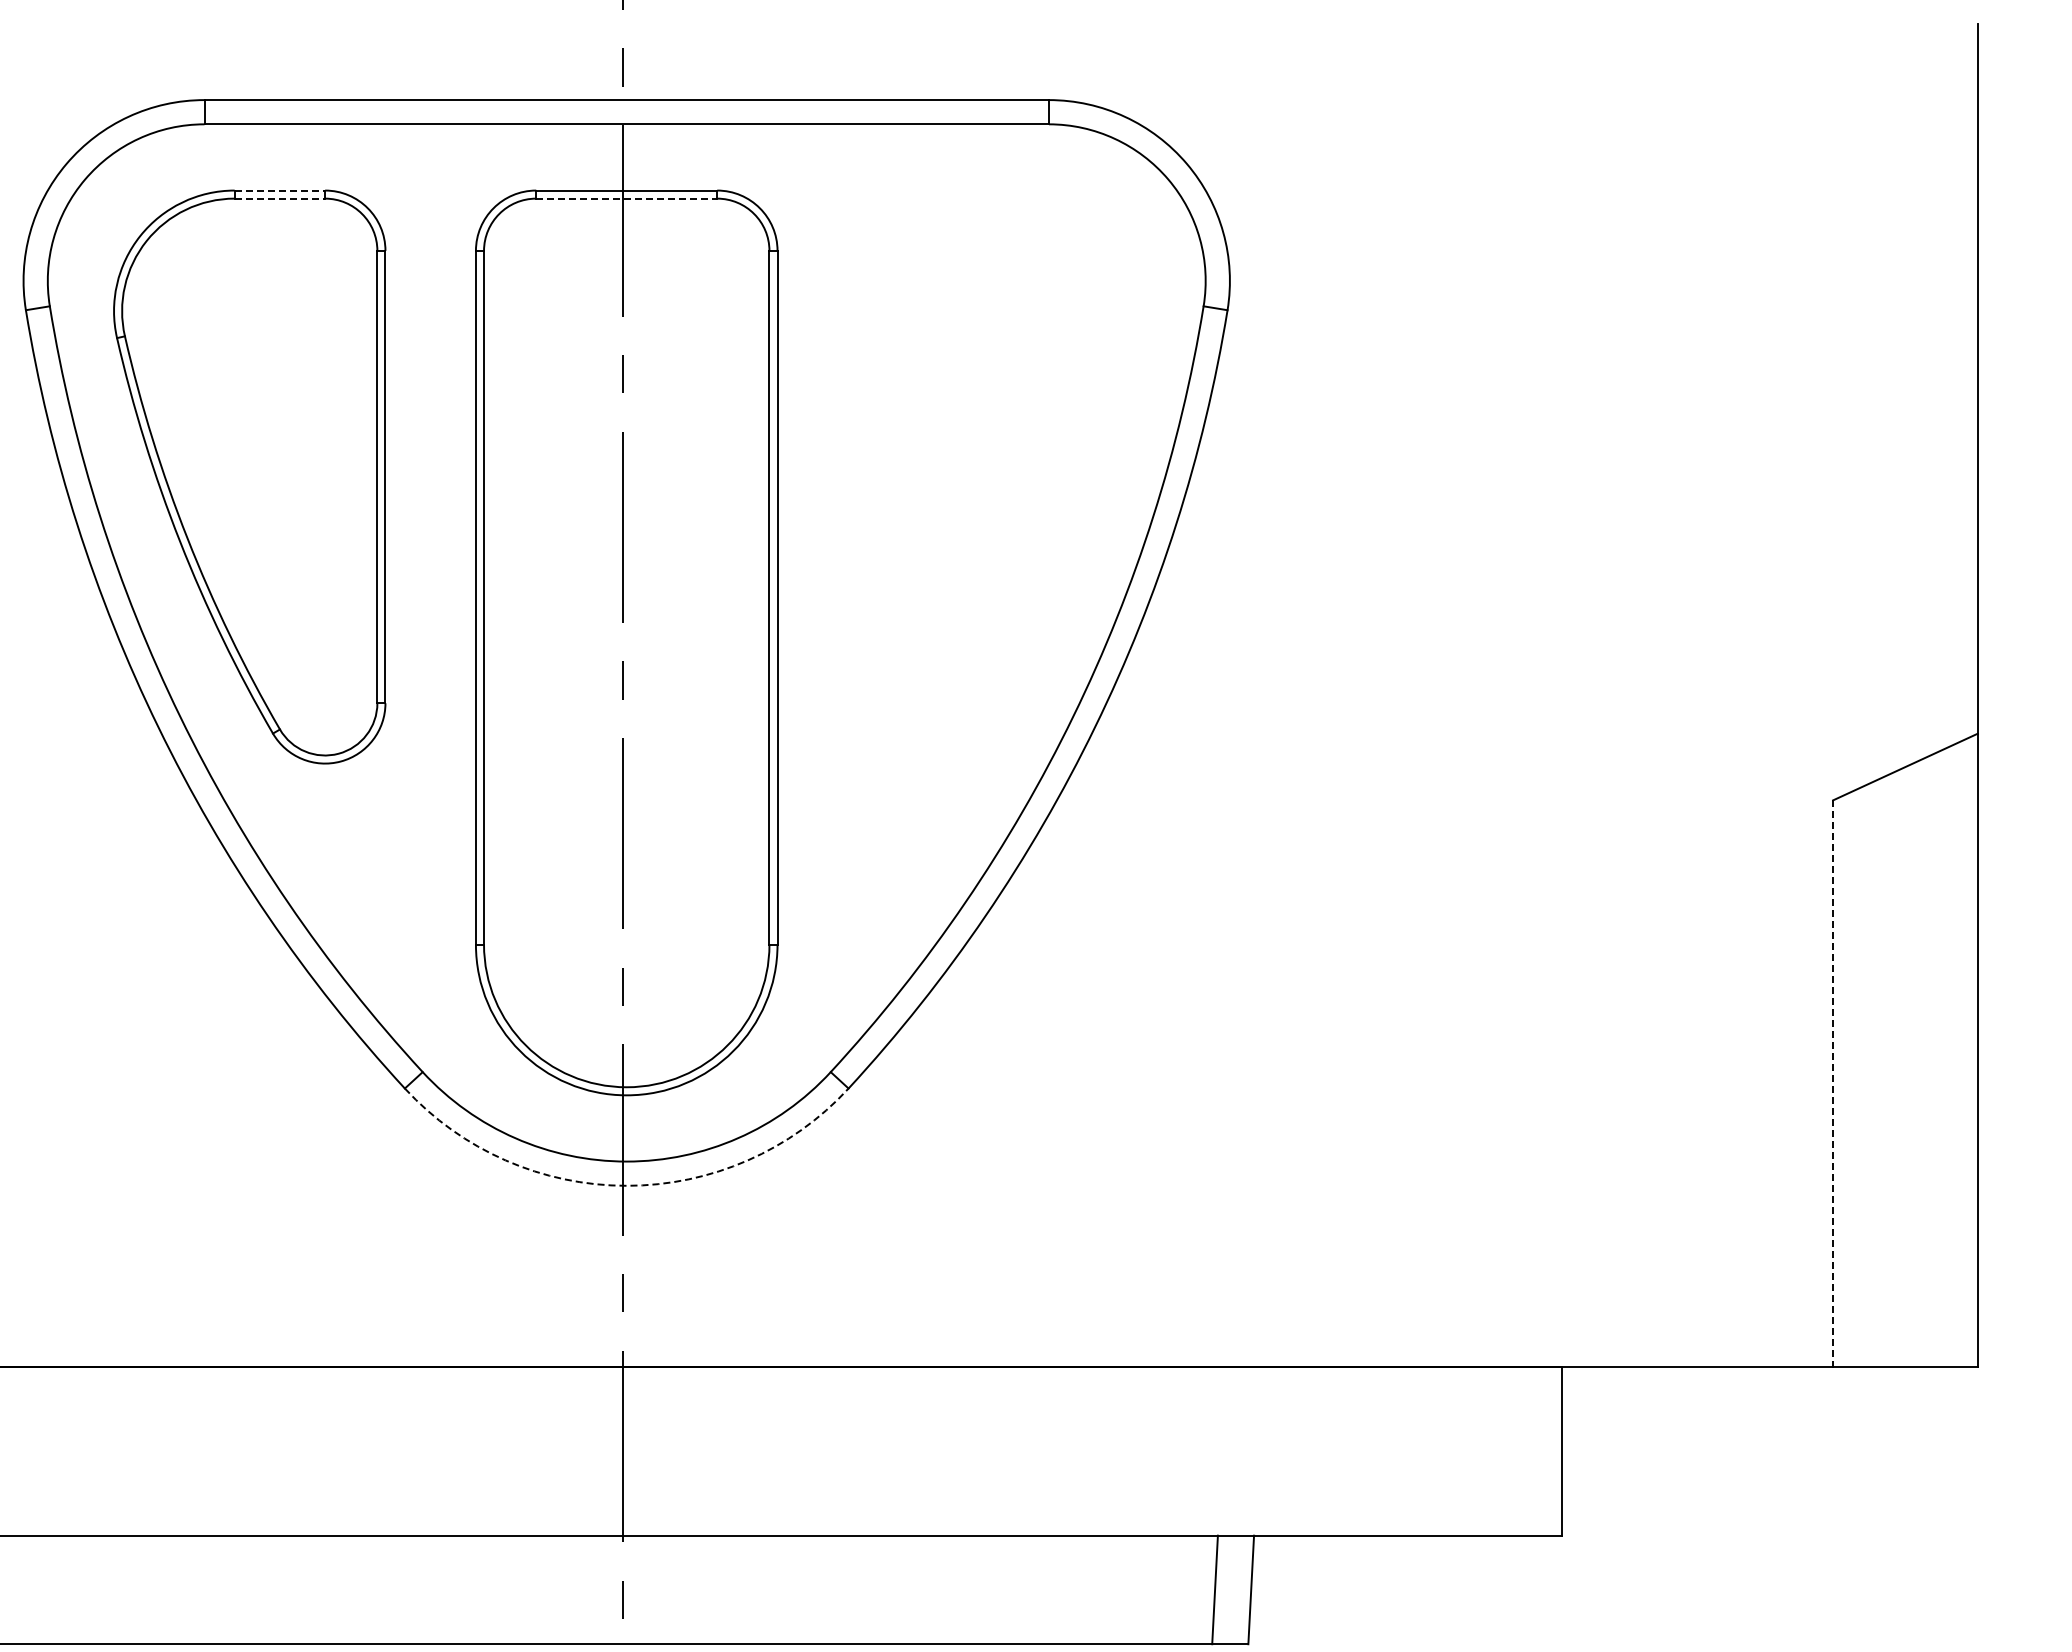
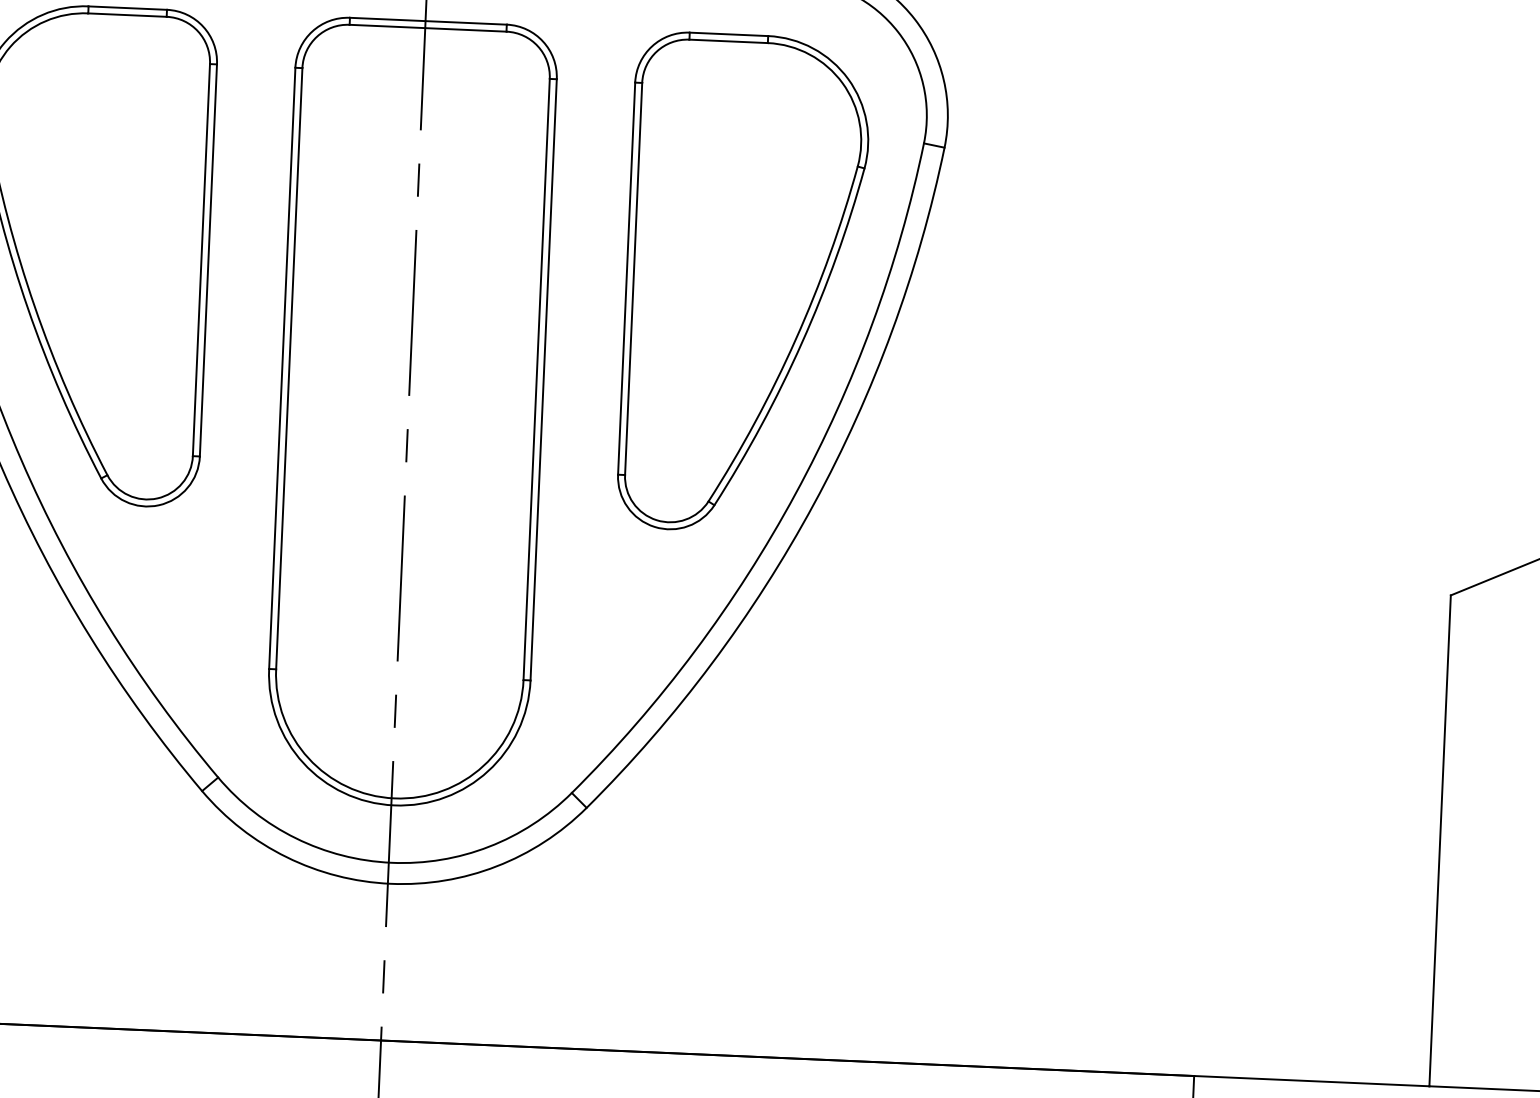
line: (280, 190) -> (128, 8), dashed -> solid
line: (280, 198) -> (128, 15), dashed -> solid
line: (627, 198) -> (428, 28), dashed -> solid
part: (1003, 476) -> (744, 283), added
line: (1833, 1084) -> (1440, 841), dashed -> solid
arc: (626, 1185) -> (390, 883), dashed -> solid

